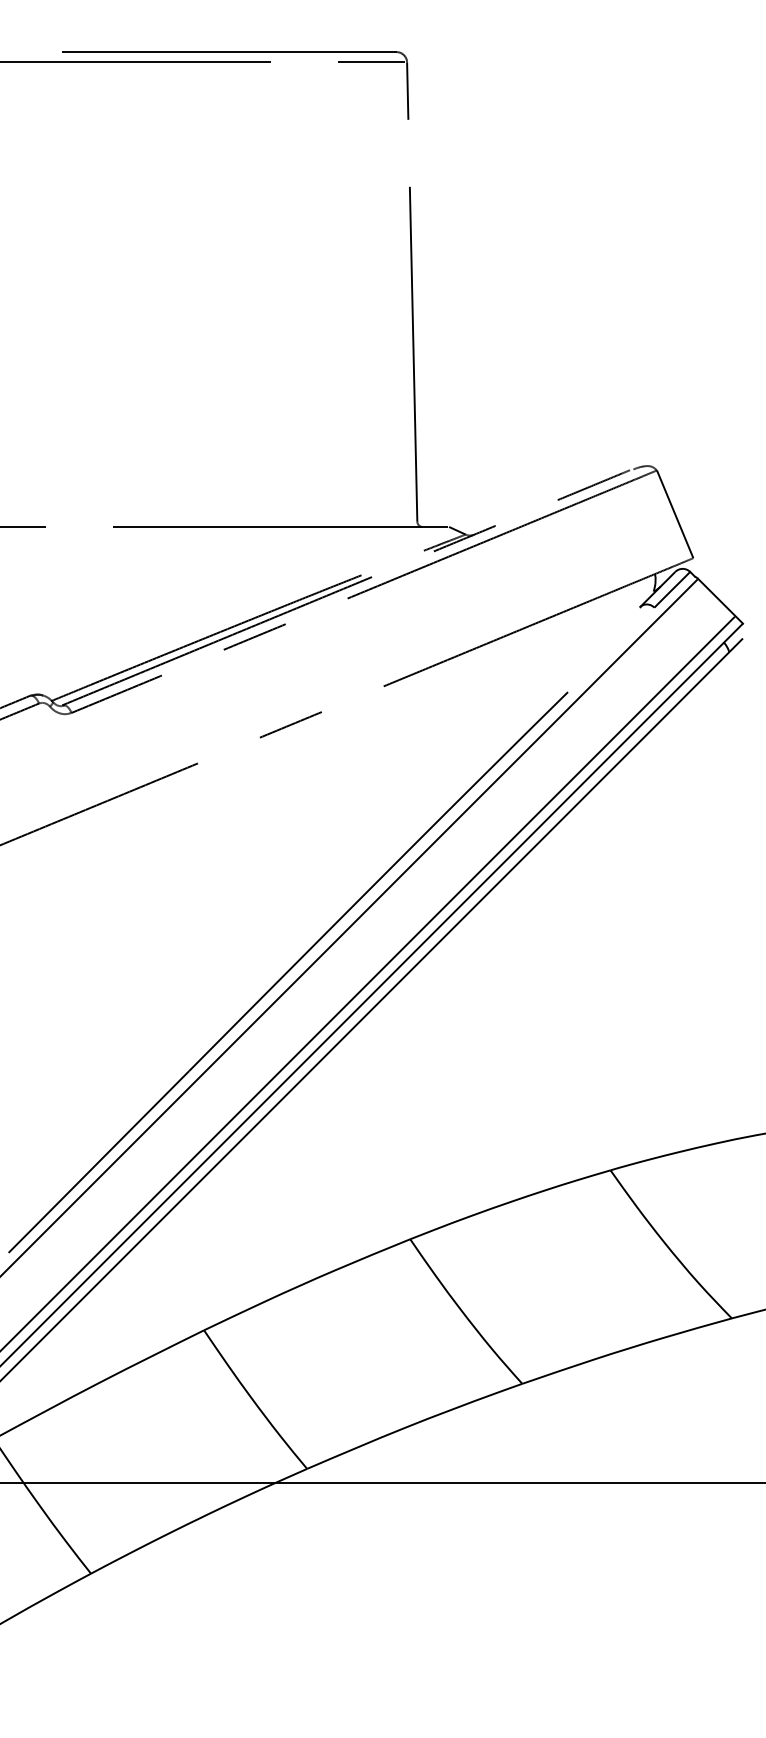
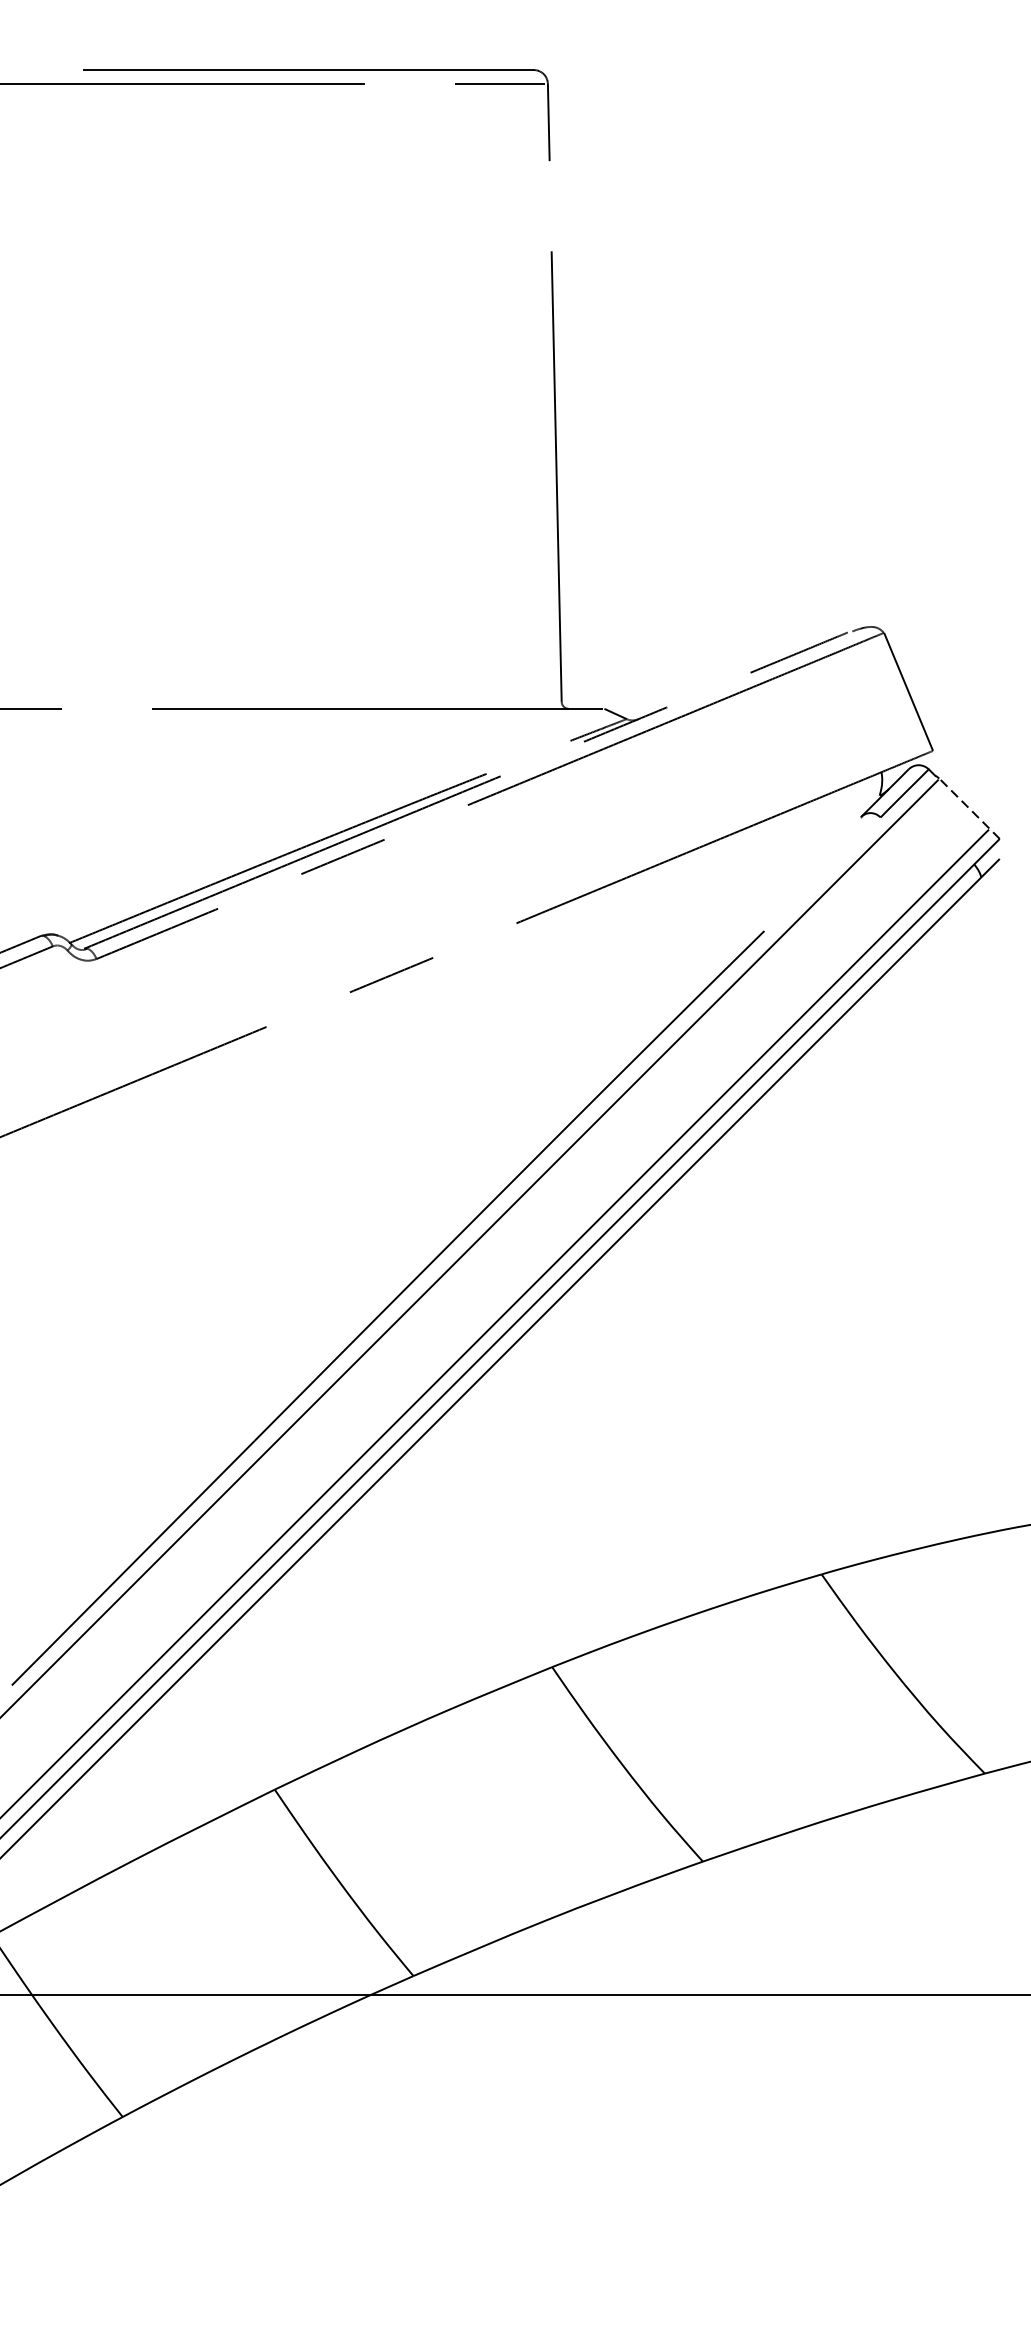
line: (720, 601) -> (969, 809), solid -> dashed

